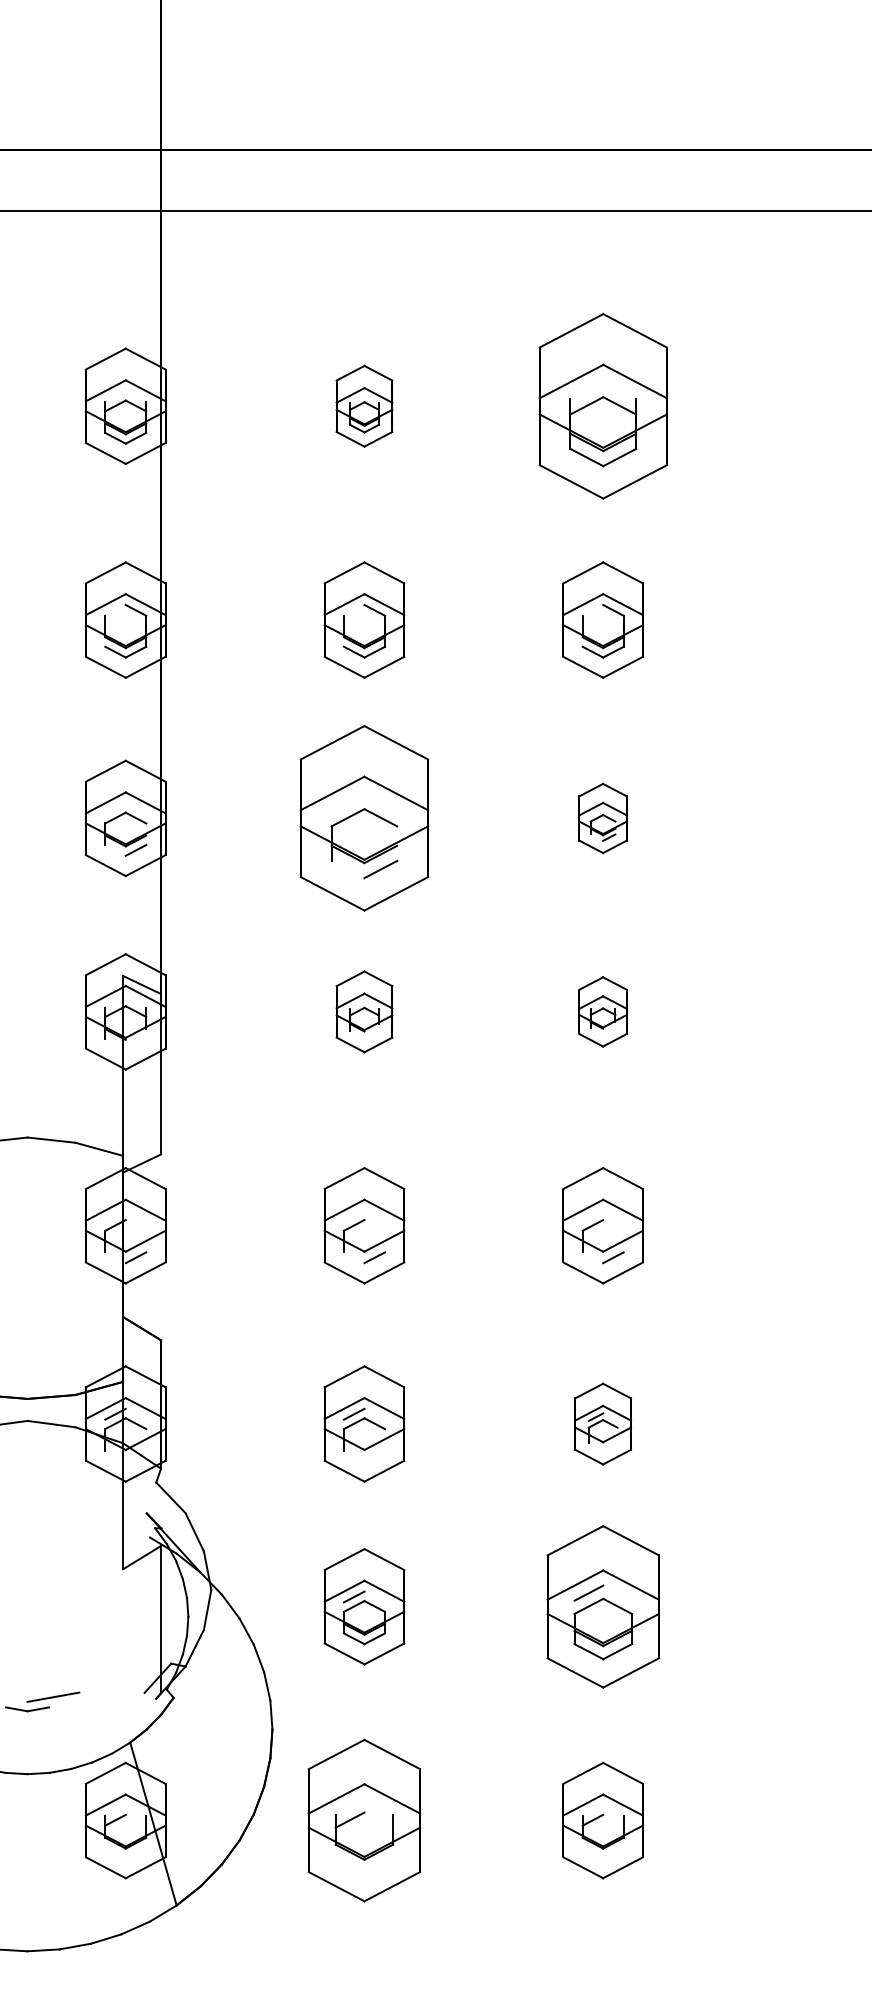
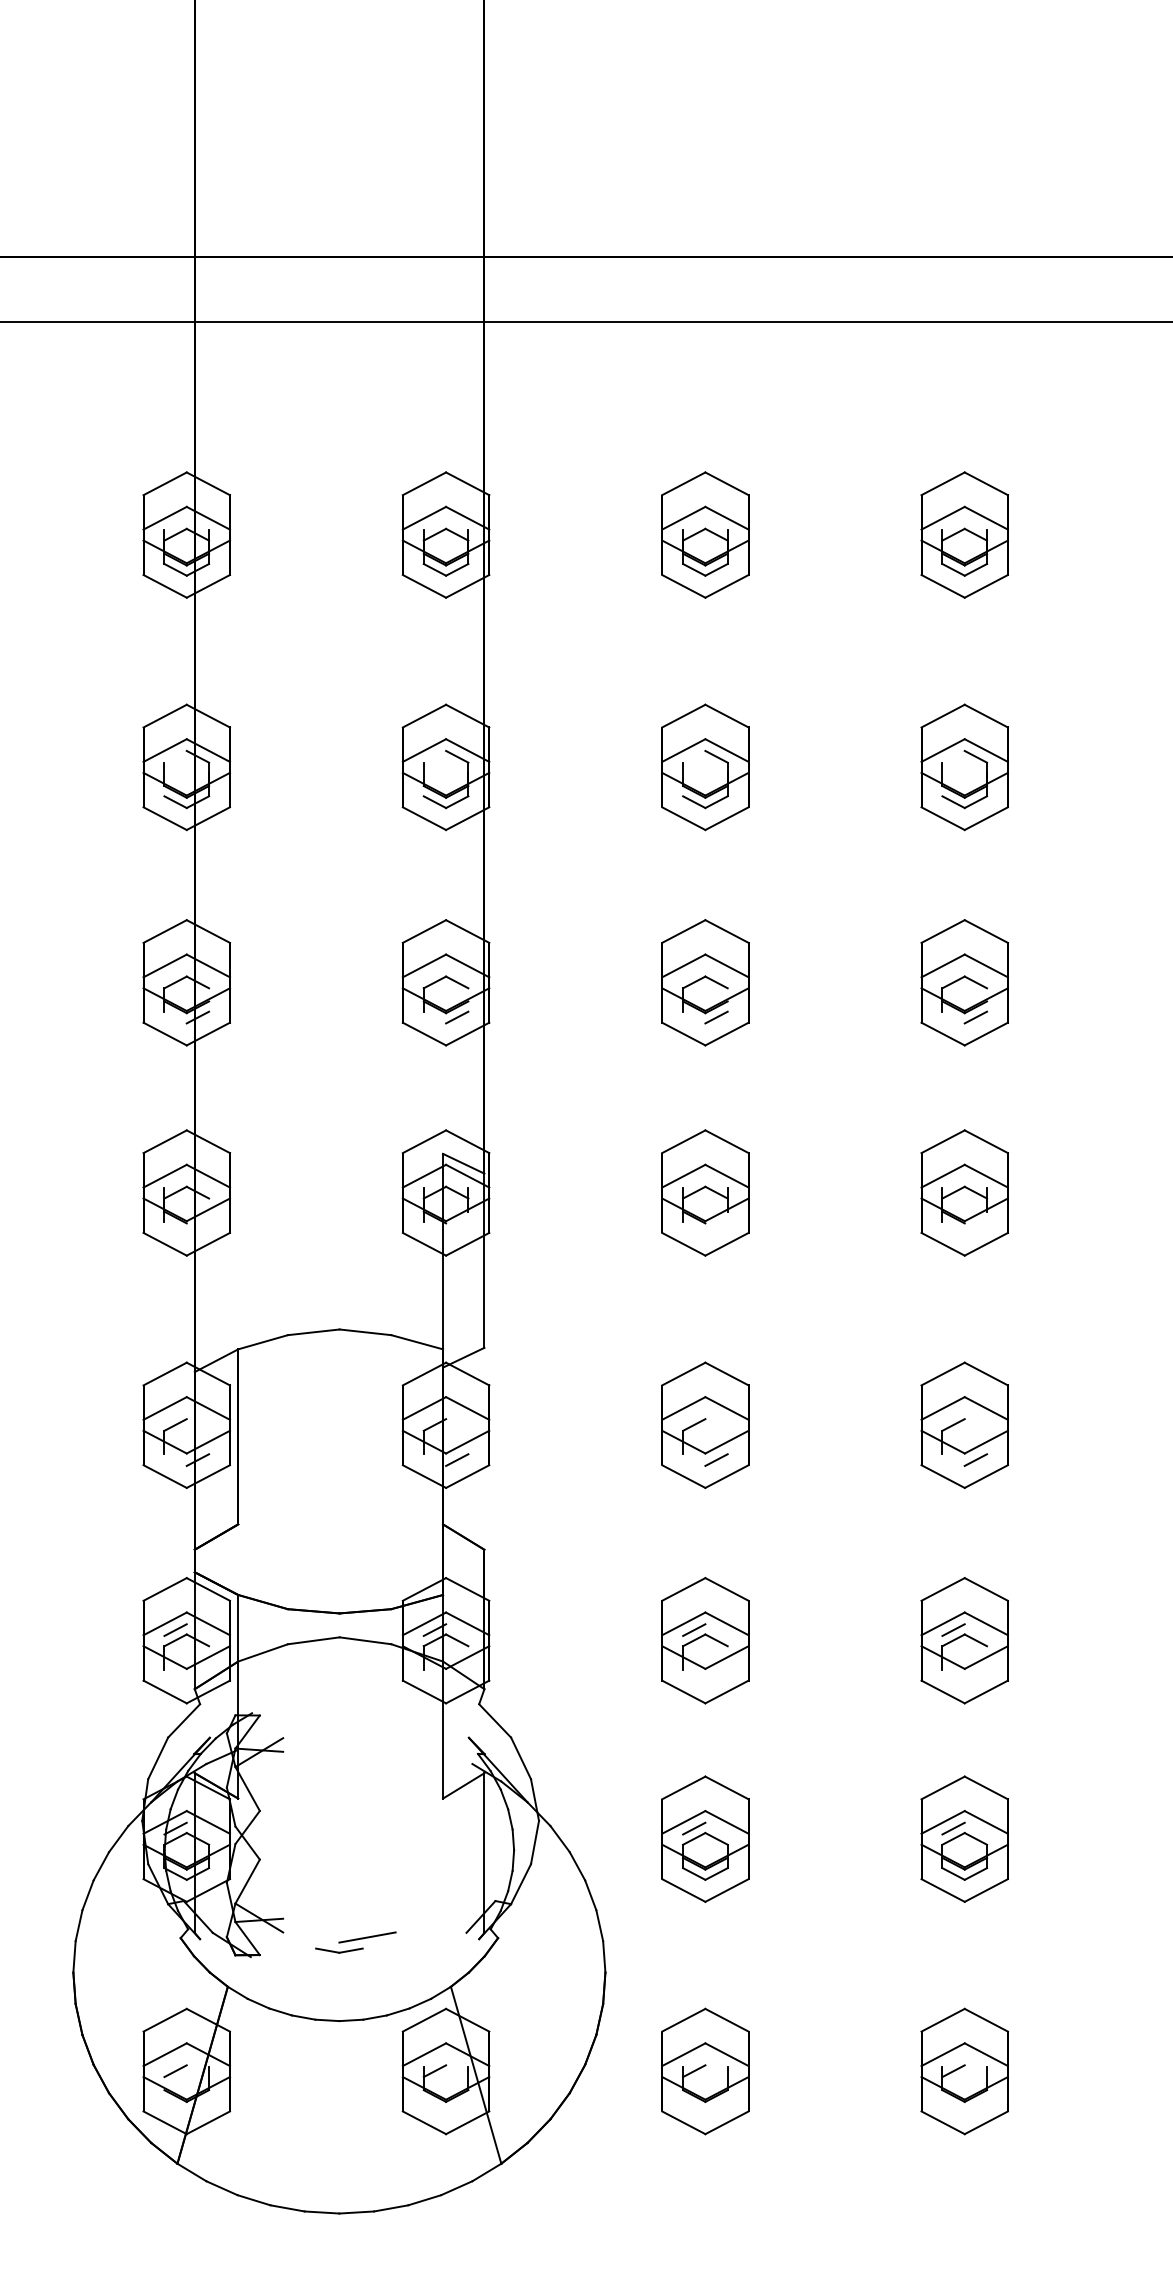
part: (364, 405) -> (705, 534), size x1.43
part: (602, 405) -> (964, 534), size x0.62
part: (364, 818) -> (705, 982), size x0.62
part: (602, 818) -> (964, 982), size x1.67
part: (364, 1011) -> (705, 1192), size x1.43
part: (602, 1011) -> (964, 1192), size x1.67
part: (602, 1423) -> (964, 1640), size x1.43
part: (602, 1606) -> (964, 1838), size x0.71
part: (364, 1820) -> (705, 2071), size x0.71

